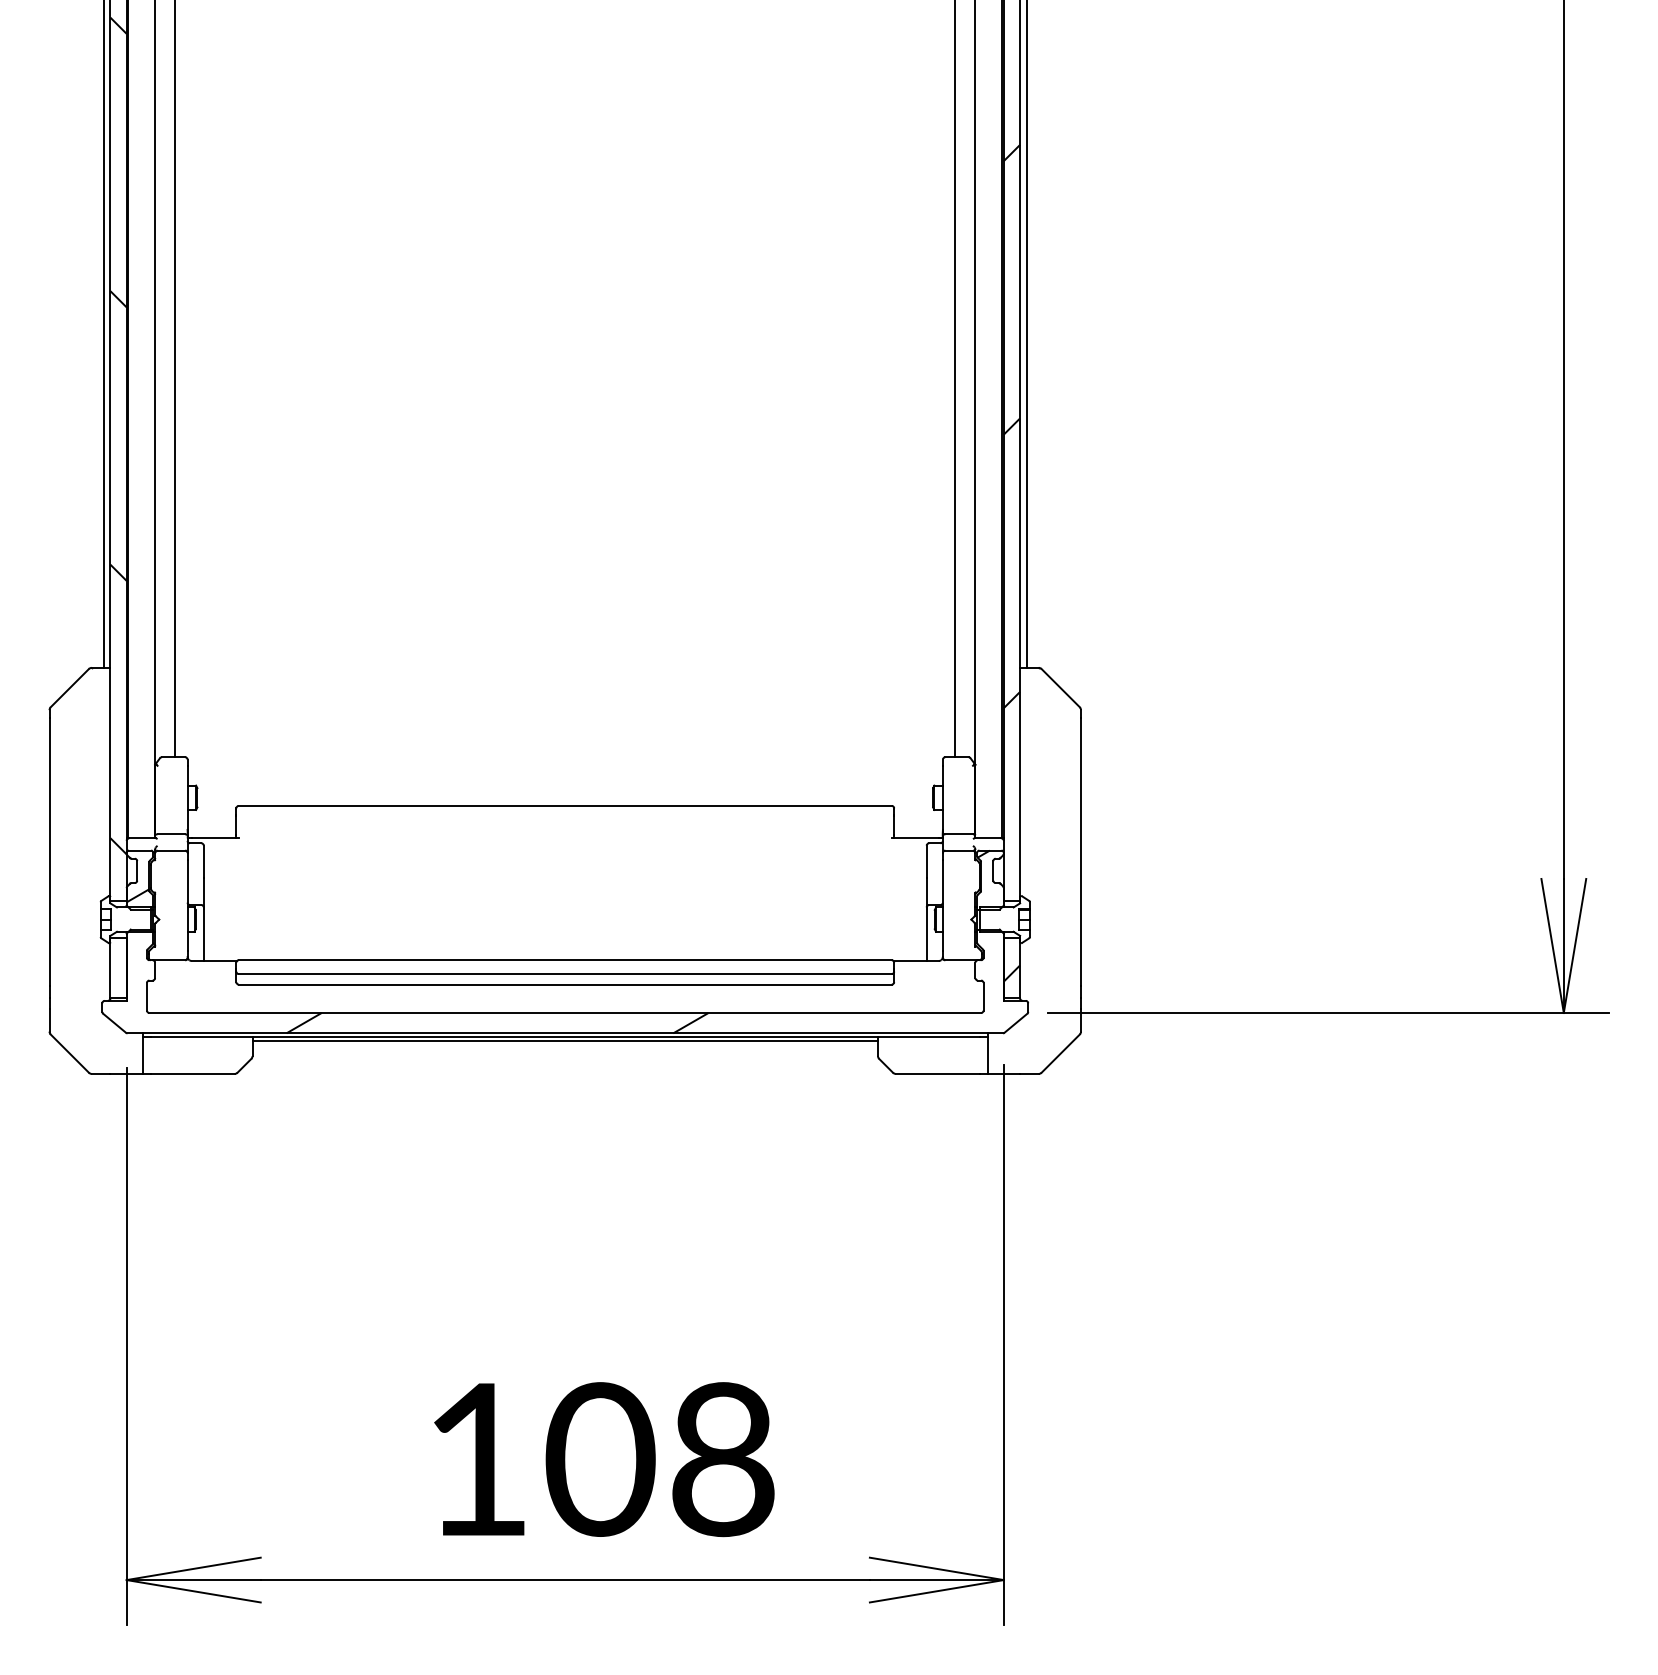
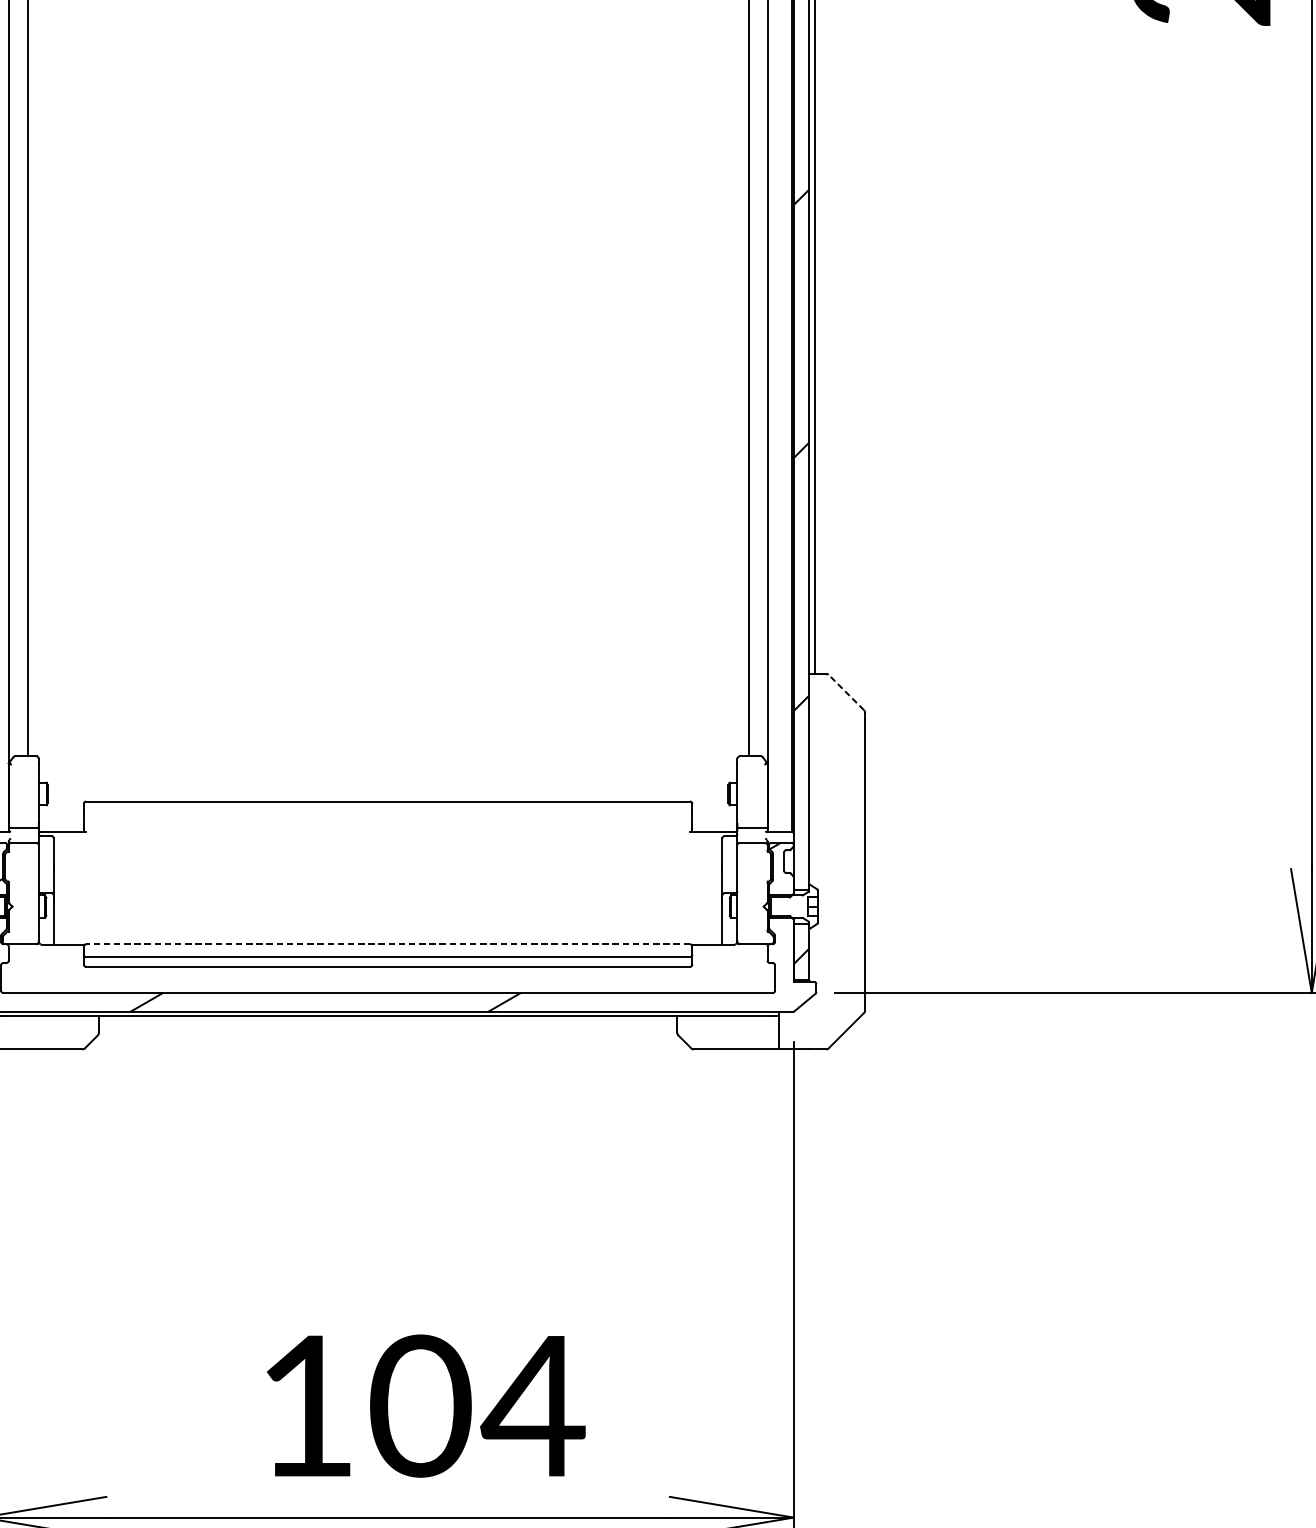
line: (1060, 687) -> (846, 691), solid -> dashed
line: (565, 960) -> (388, 944), solid -> dashed
line: (564, 1041) -> (387, 1019), removed
text: (721, 1459) -> (532, 1406), 108 -> 104

